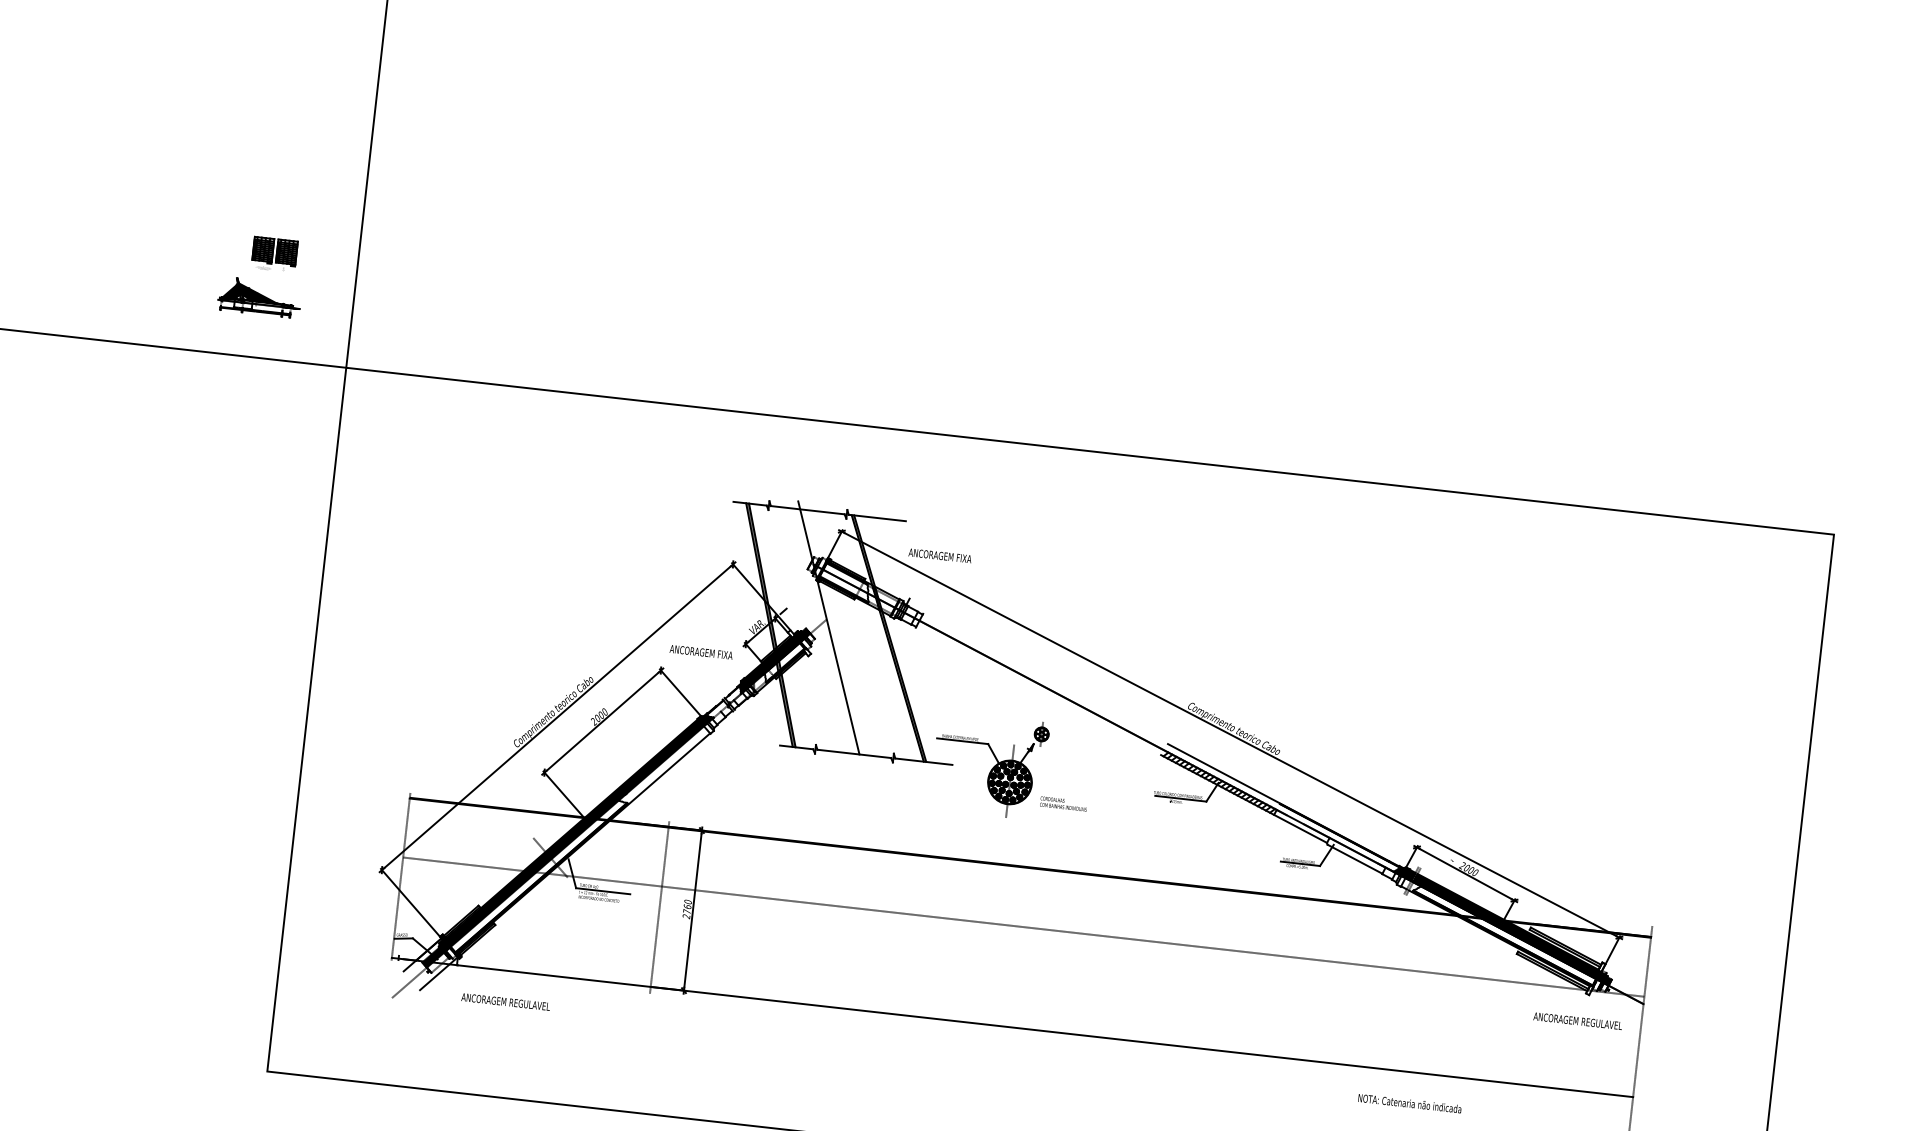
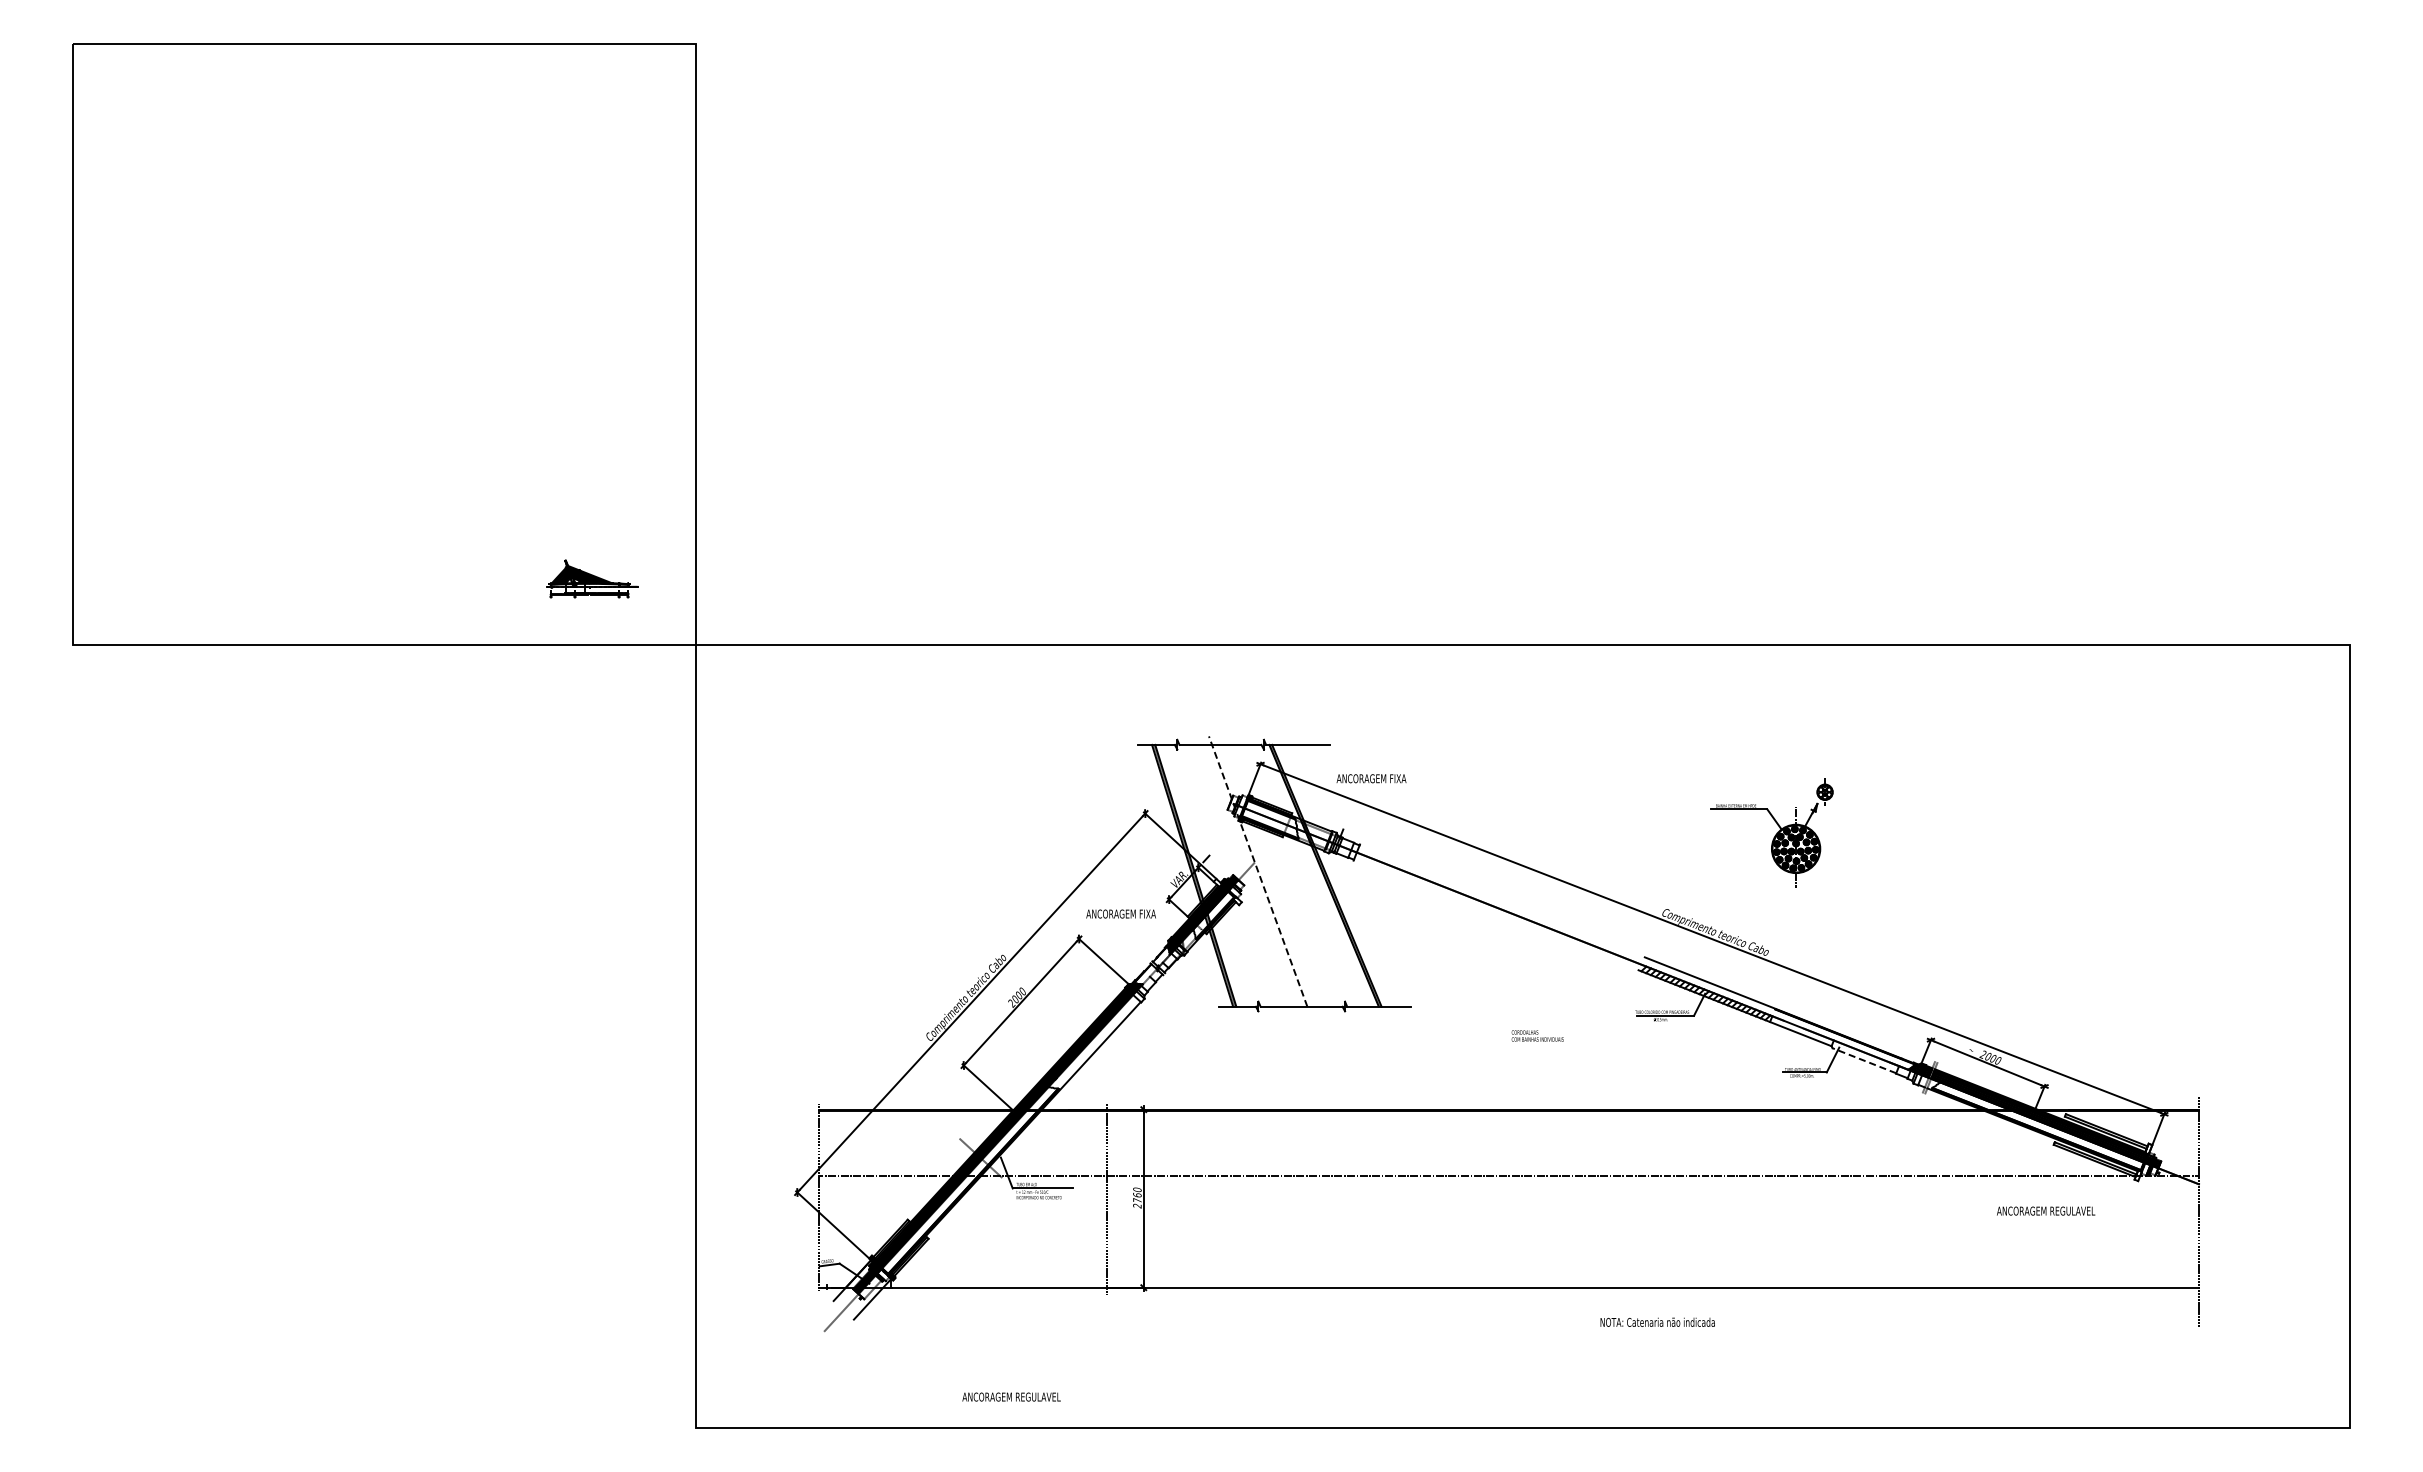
part: (274, 254) -> (603, 529), removed
line: (829, 627) -> (1258, 871), solid -> dashed
part: (989, 765) -> (1771, 832), moved
line: (1354, 858) -> (1863, 1060), solid -> dashed
text: (505, 1001) -> (1011, 1396), moved
text: (1578, 1020) -> (2046, 1210), moved
text: (1409, 1102) -> (1657, 1321), moved

